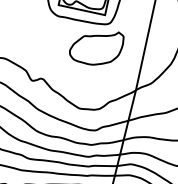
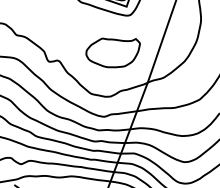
part: (96, 49) -> (112, 52), moved

